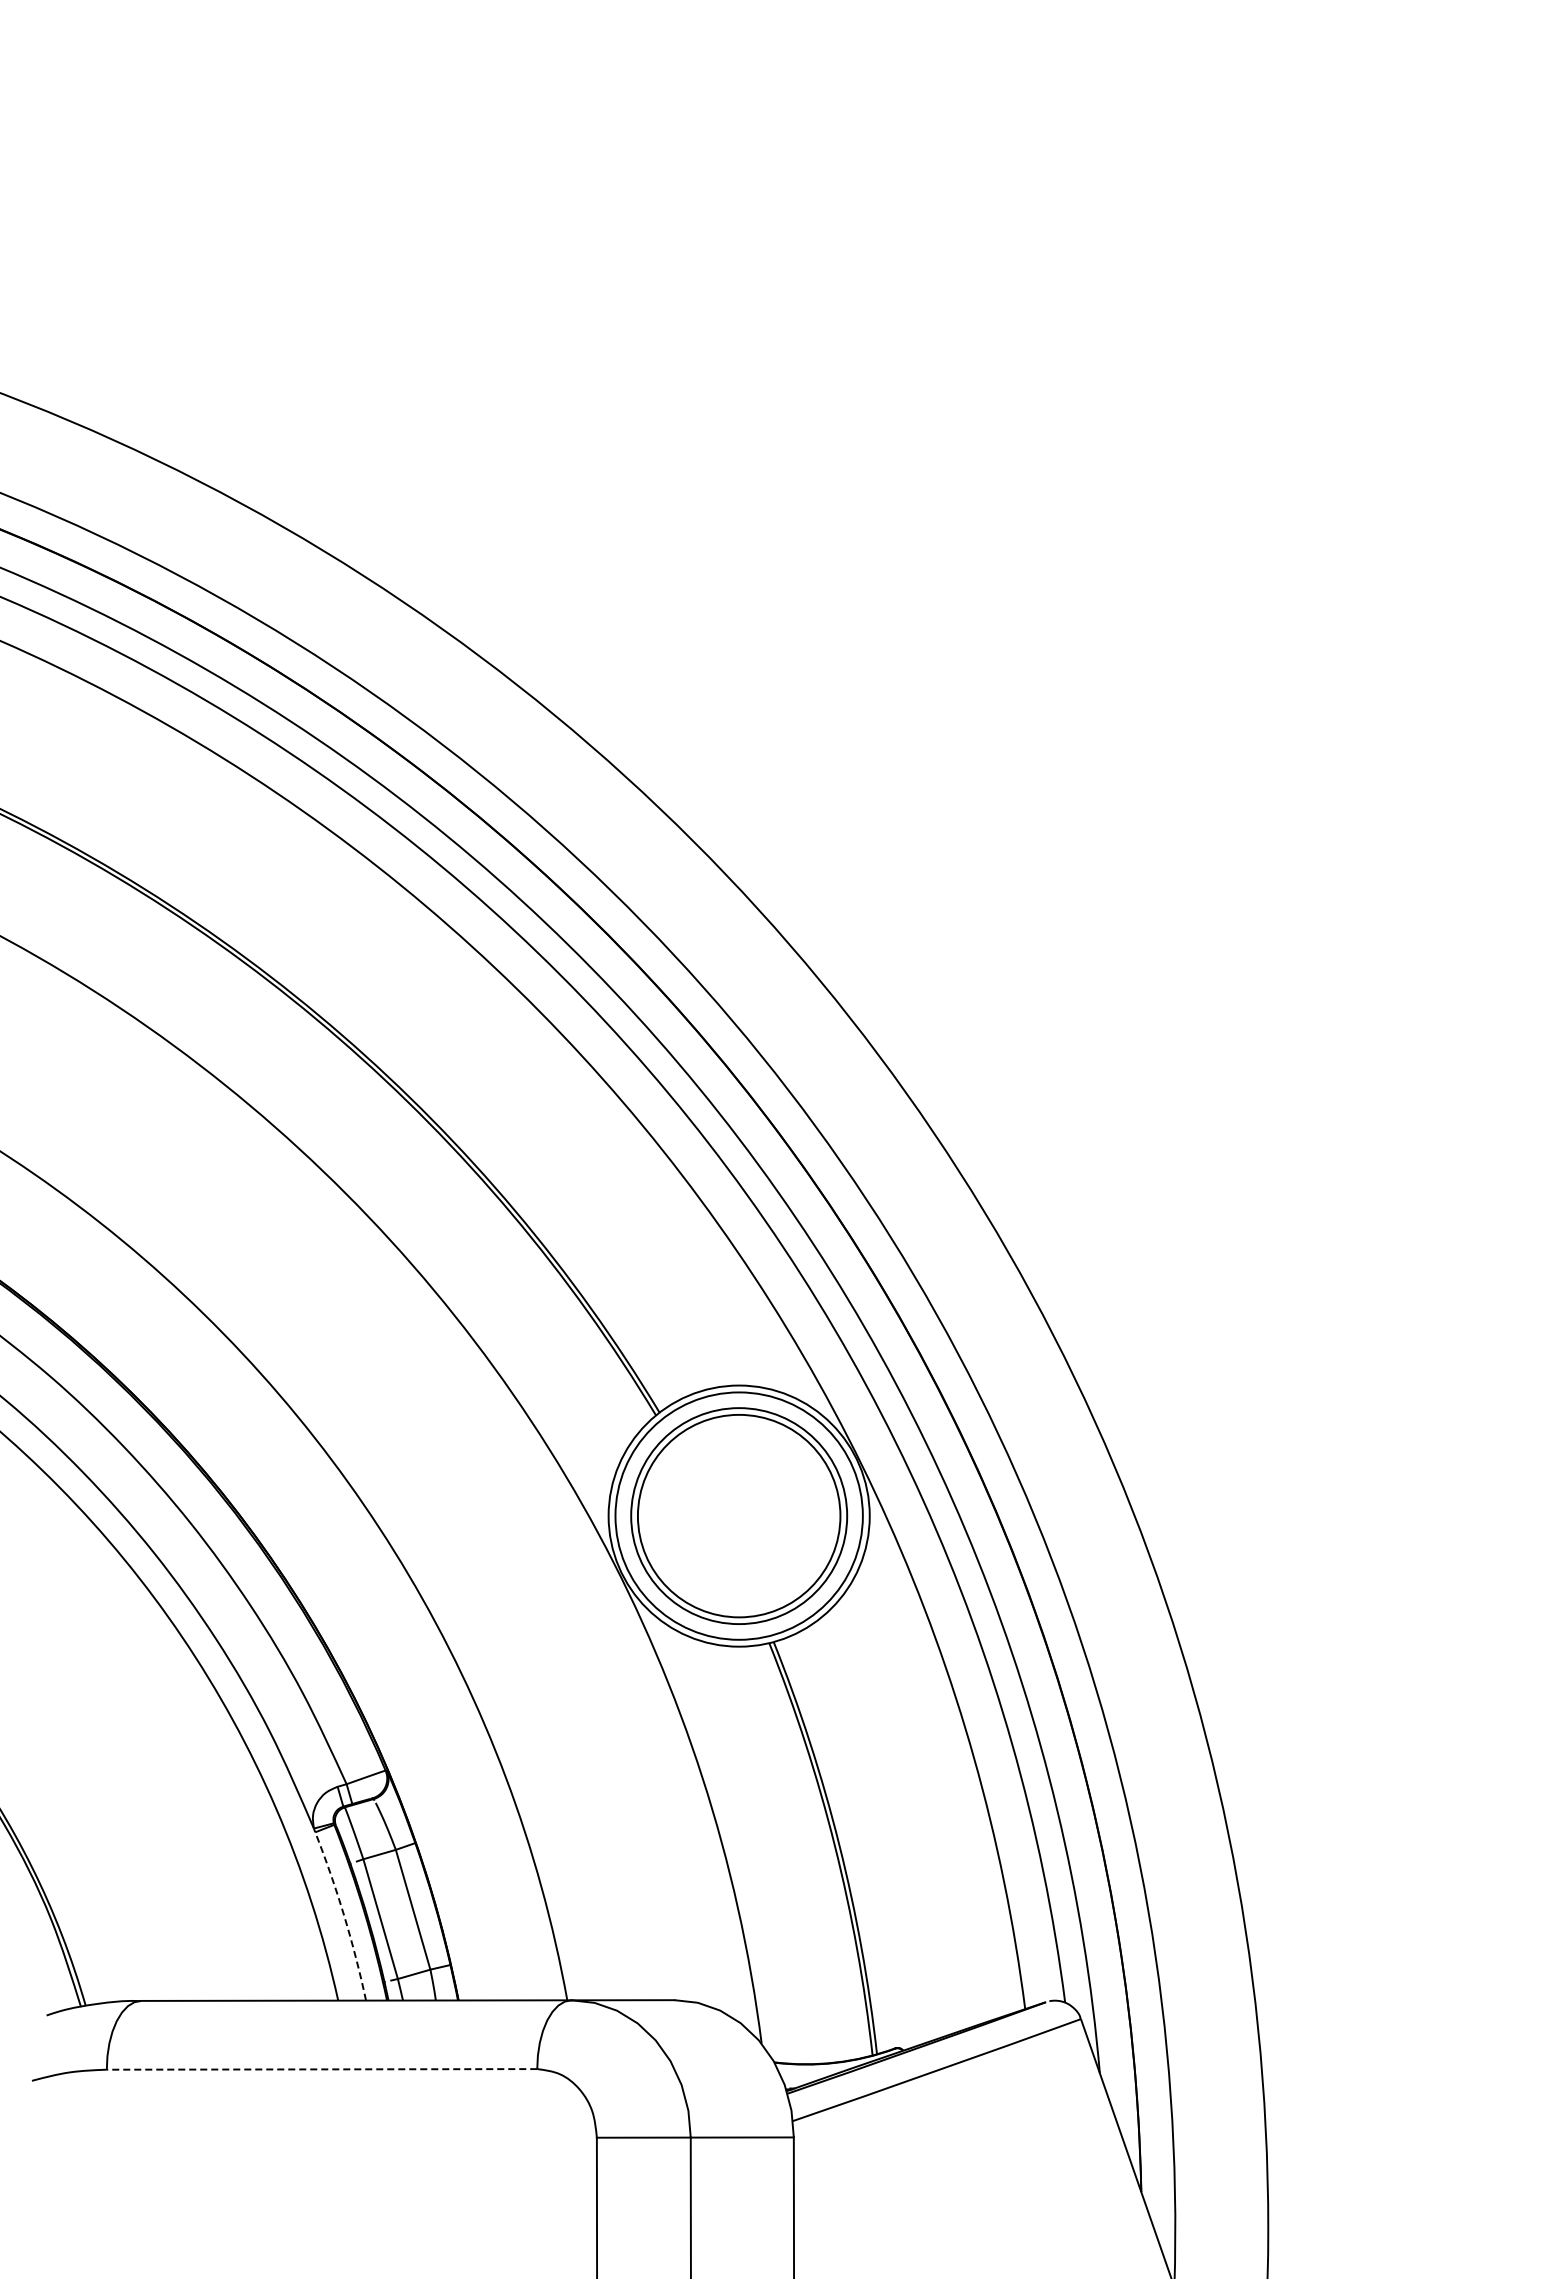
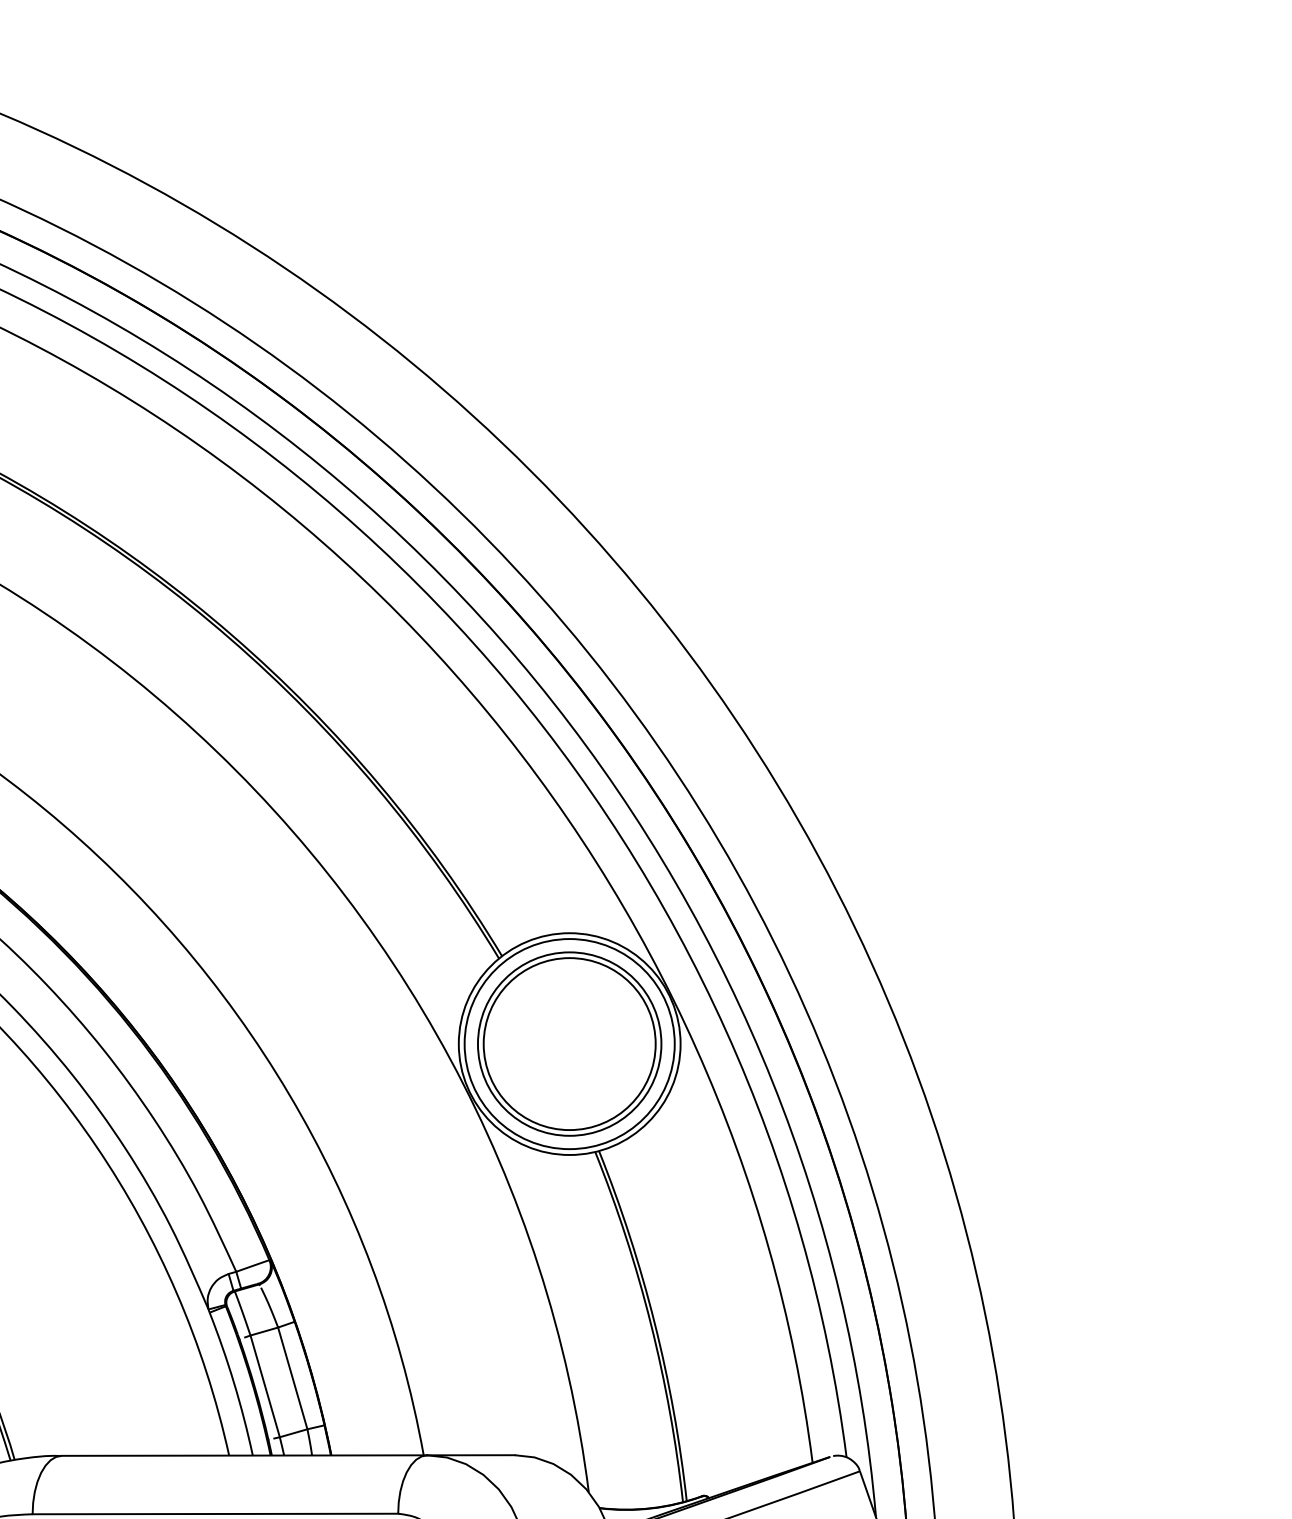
arc: (344, 1915) -> (234, 1383), dashed -> solid
line: (321, 2069) -> (214, 1514), dashed -> solid

